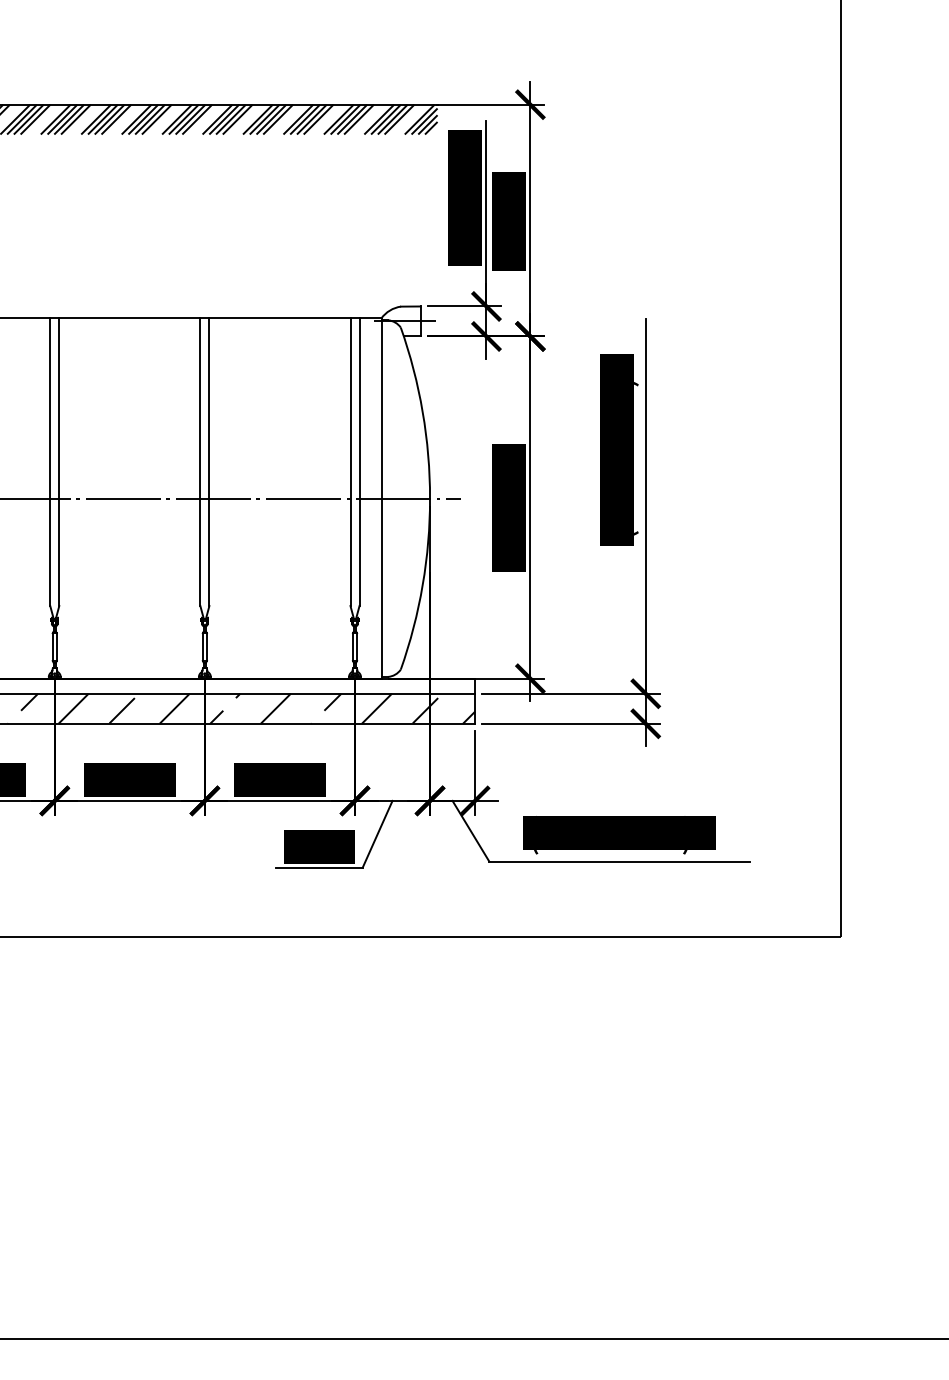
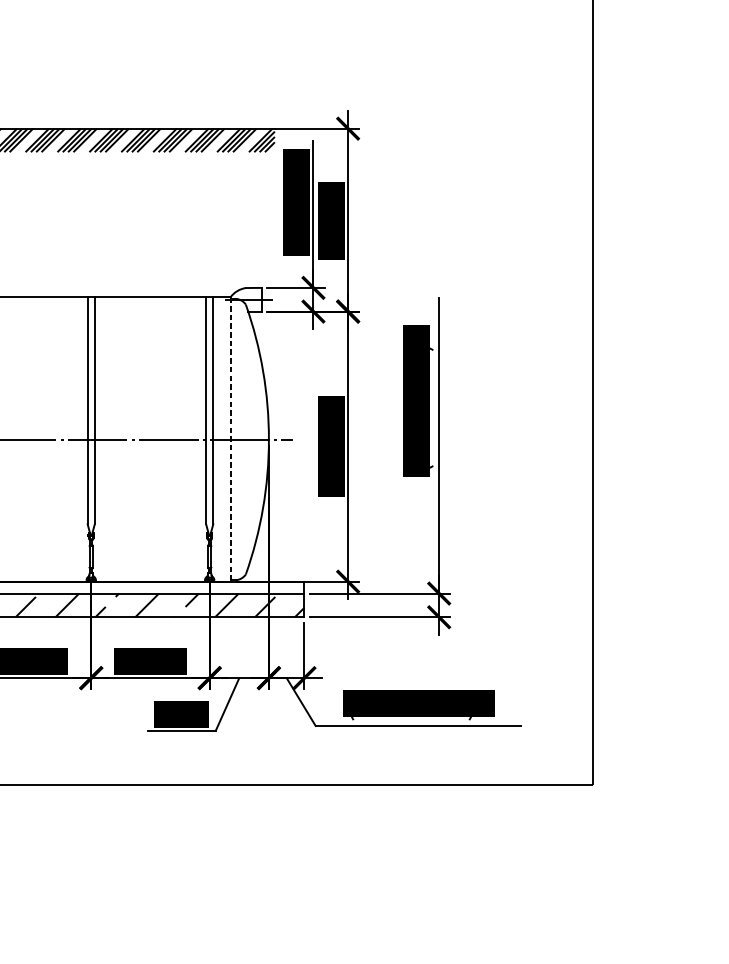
line: (382, 499) -> (231, 440), solid -> dashed

